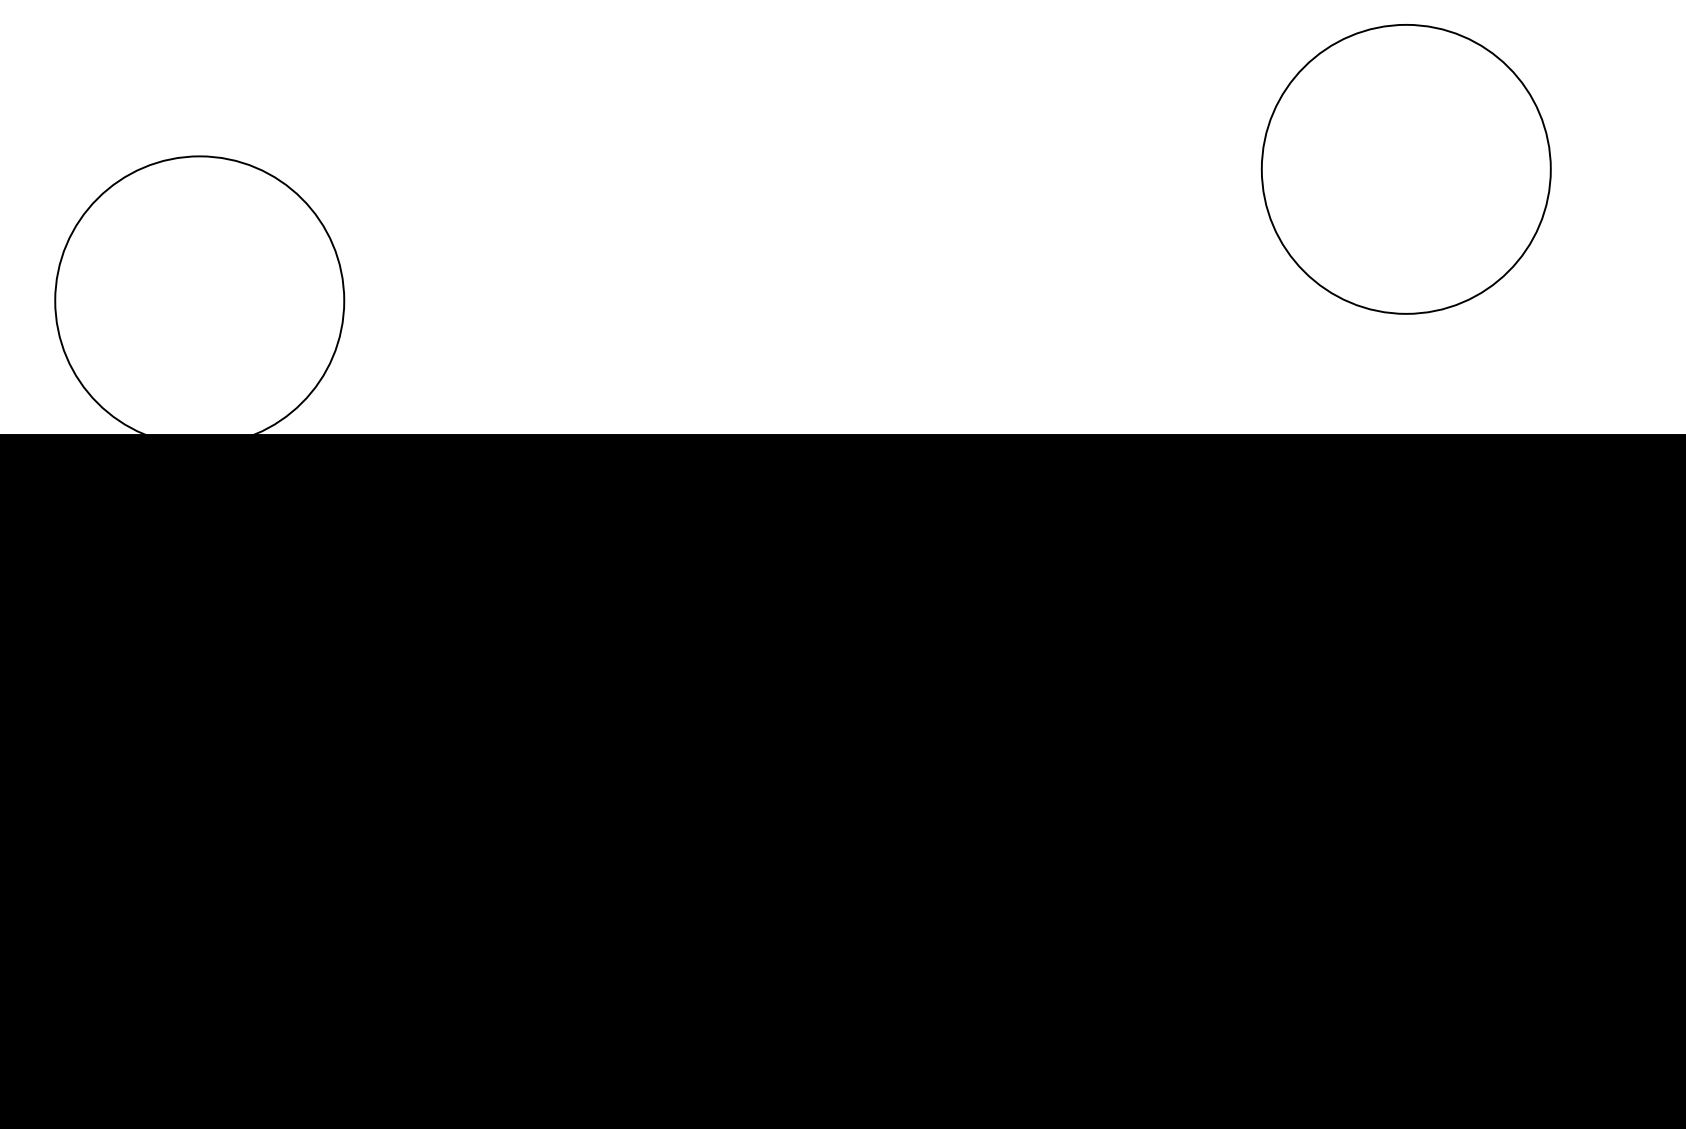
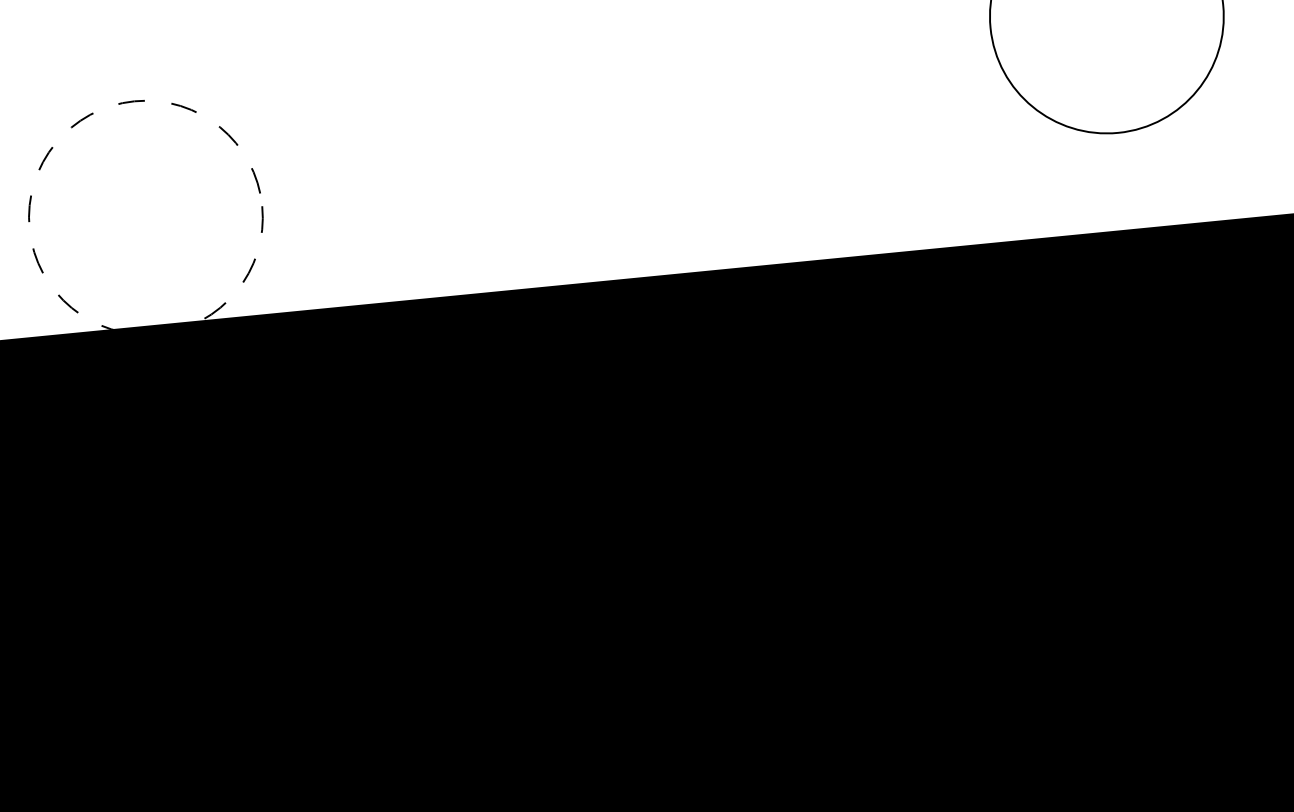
circle: (199, 300) -> (145, 217), solid -> dashed

